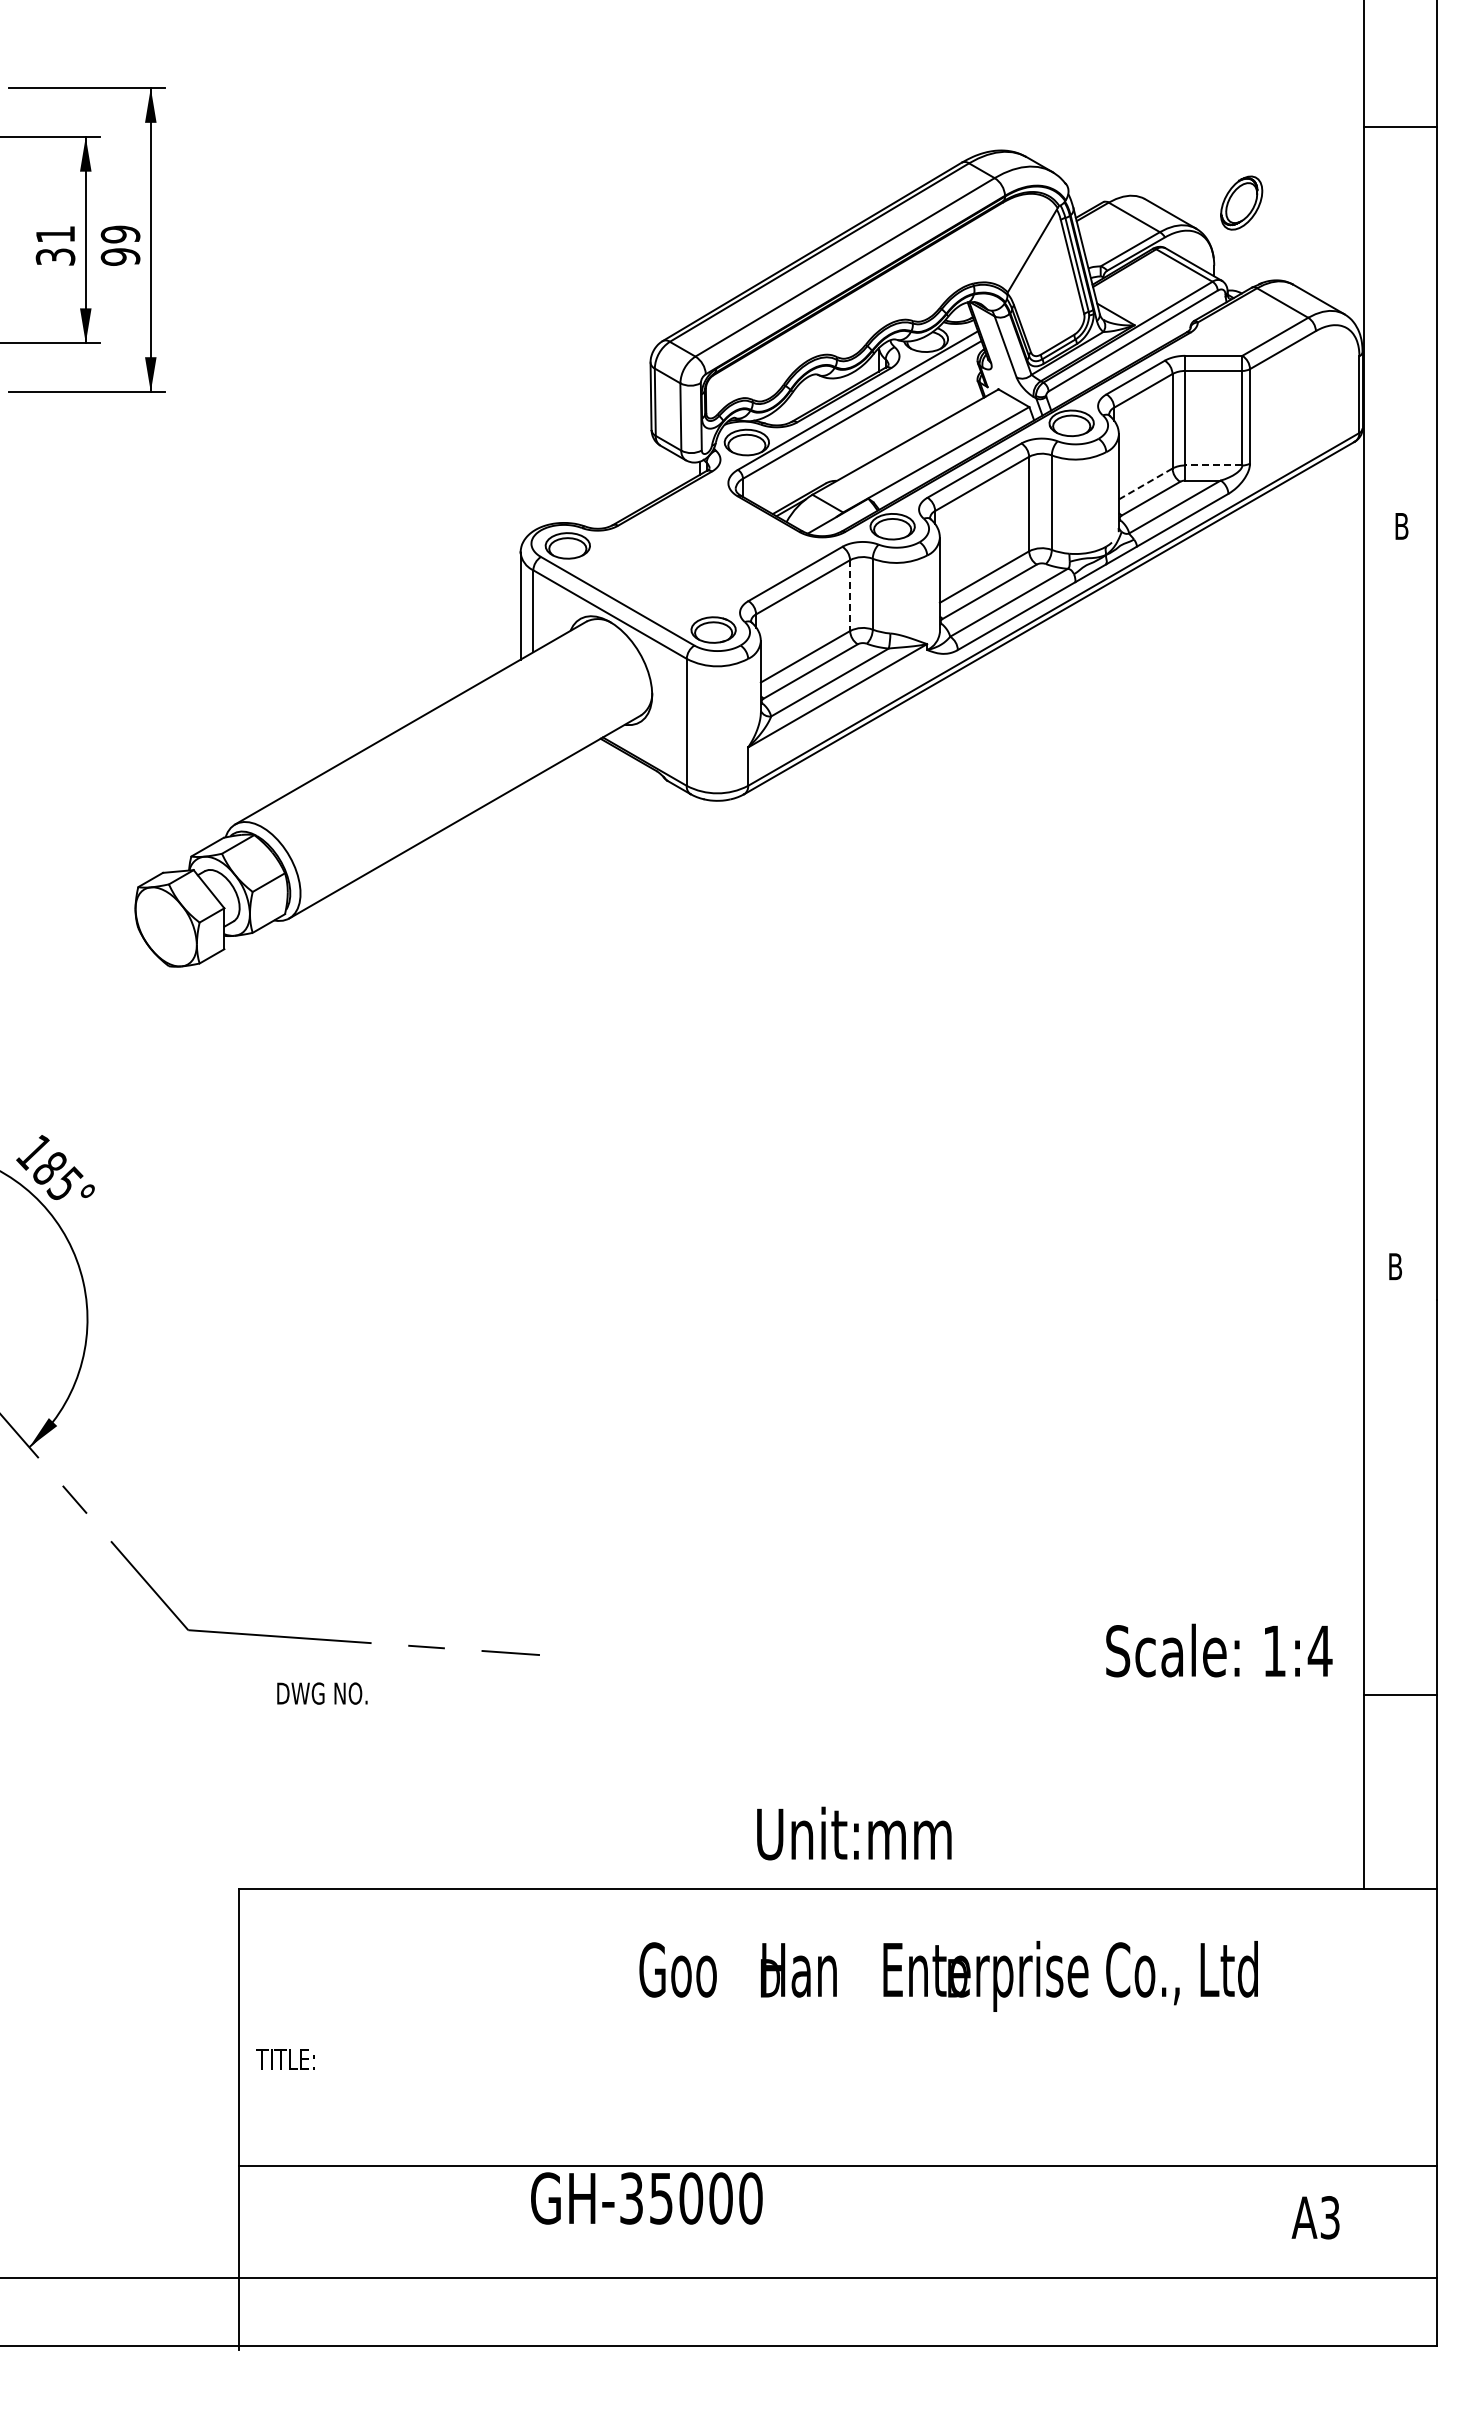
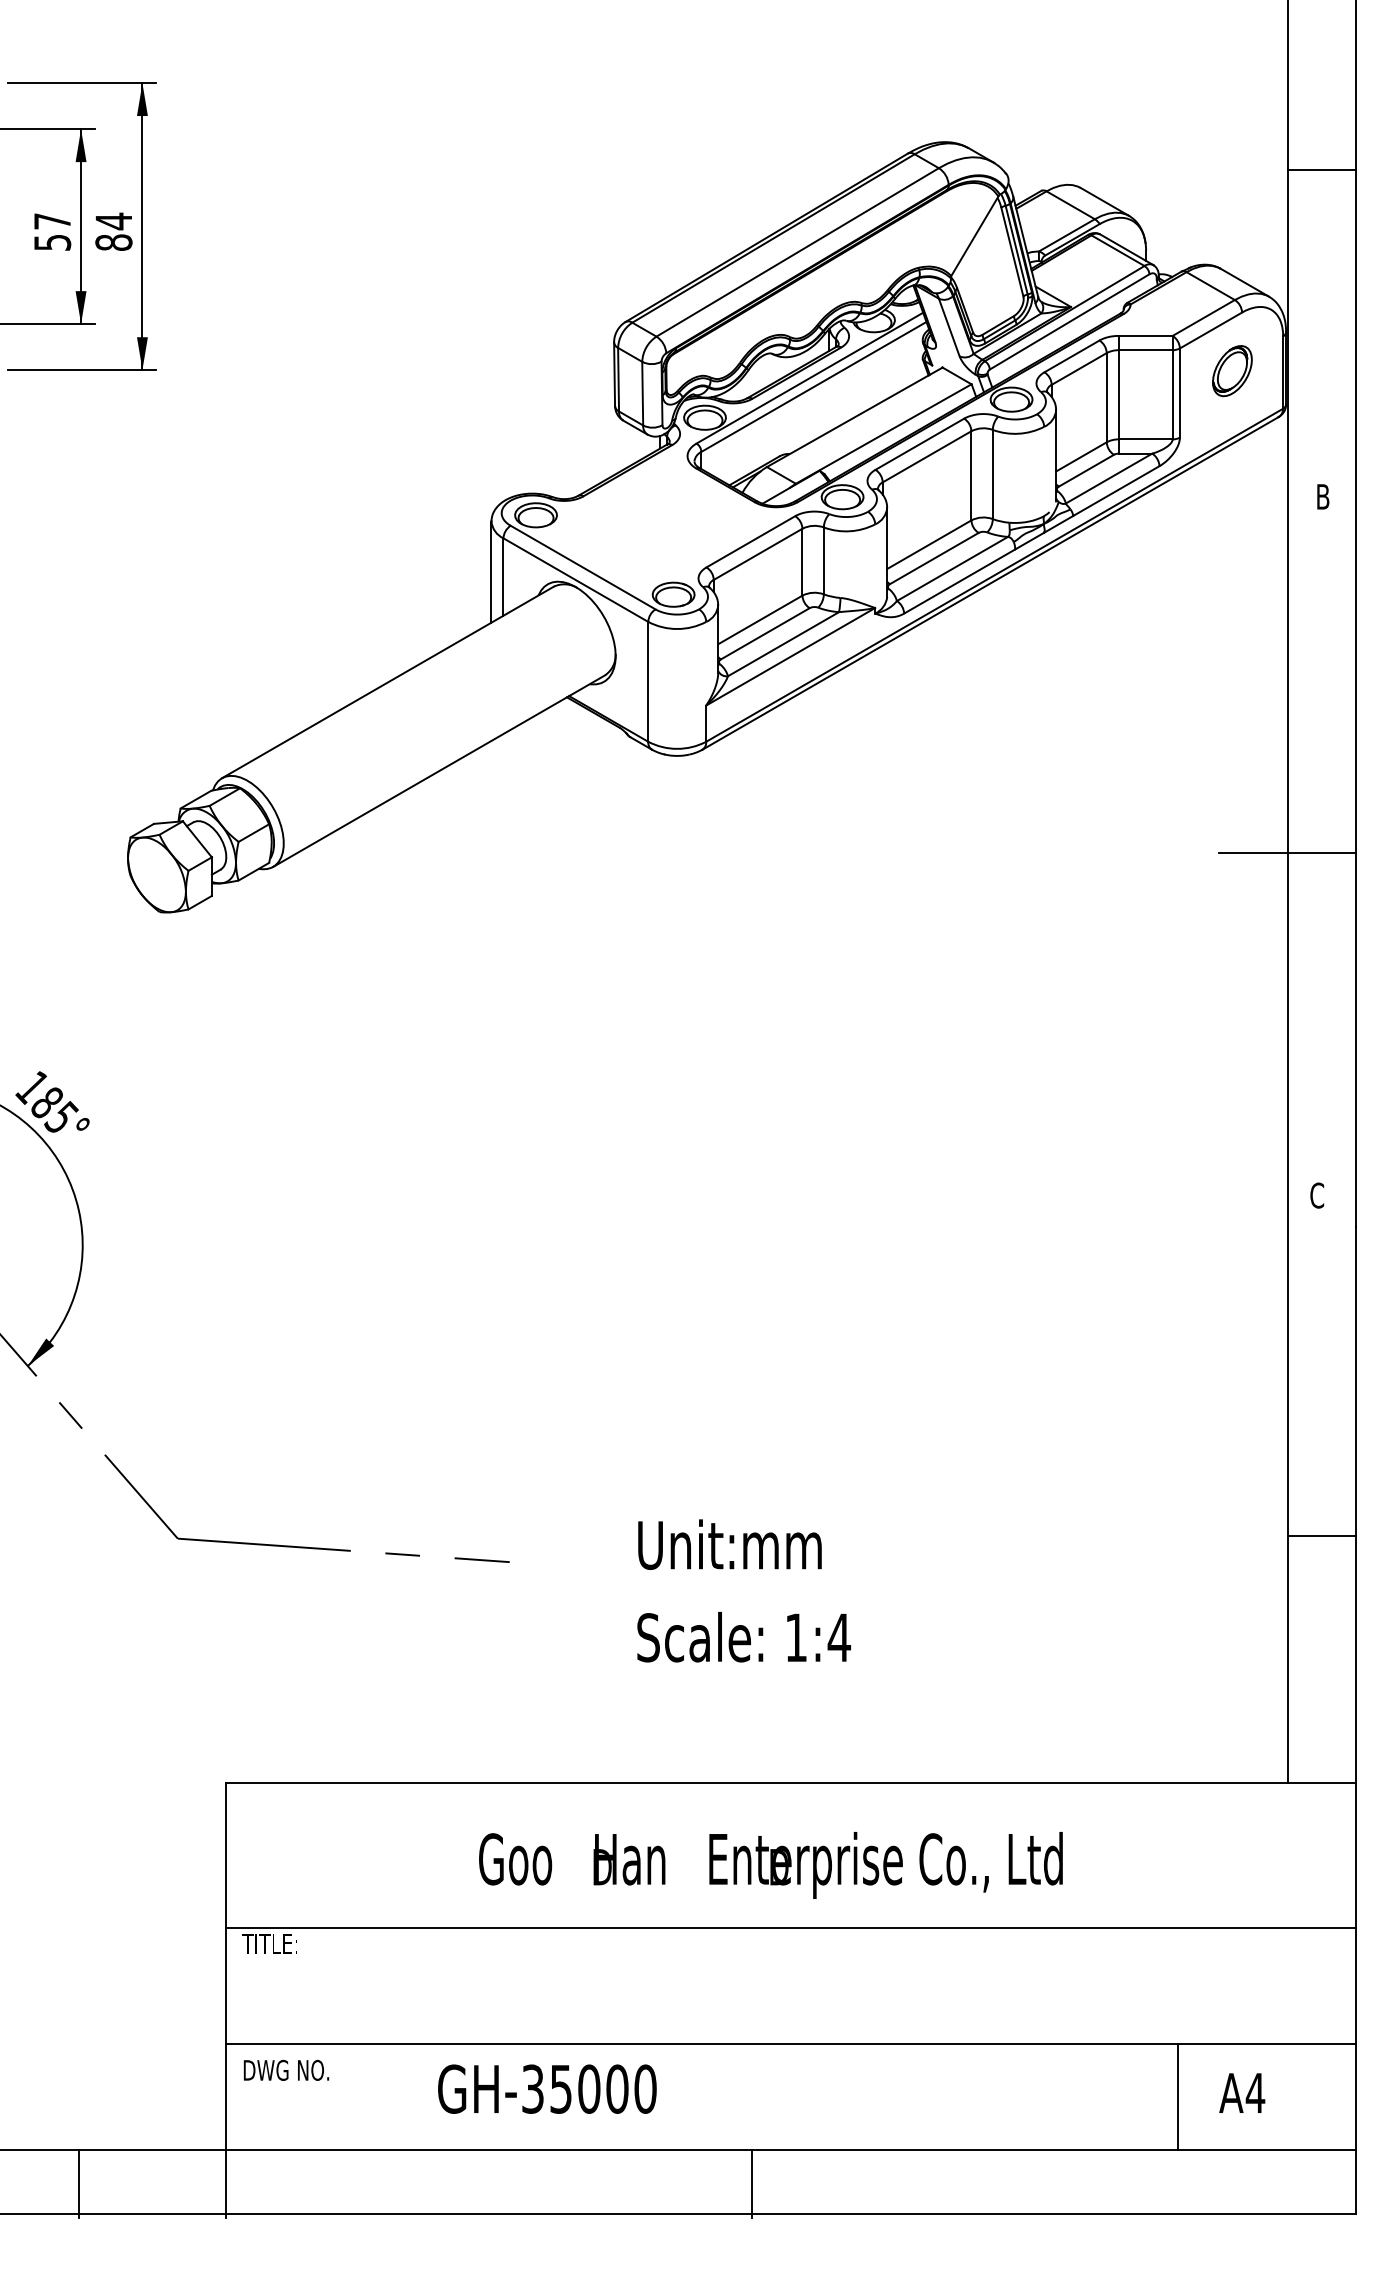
line: (1400, 127) -> (1321, 170), moved
part: (1241, 202) -> (1232, 370), moved
text: (54, 245) -> (51, 231), 31 -> 57
text: (120, 245) -> (113, 231), 99 -> 84
line: (1213, 465) -> (1145, 439), dashed -> solid
line: (1145, 484) -> (1081, 457), dashed -> solid
line: (850, 596) -> (802, 563), dashed -> solid
line: (1363, 903) -> (1286, 852), added
text: (1395, 1266) -> (1317, 1195), B -> C
text: (1219, 1650) -> (744, 1637), moved
text: (322, 1693) -> (286, 2070), moved
line: (1400, 1694) -> (1321, 1535), moved
text: (854, 1833) -> (730, 1544), moved
text: (948, 1976) -> (770, 1865), moved
line: (837, 2042) -> (790, 1927), added
text: (646, 2198) -> (547, 2089), moved
text: (1329, 2217) -> (1254, 2092), A3 -> A4
line: (1248, 2221) -> (1178, 2096), added
line: (83, 2313) -> (78, 2183), added
line: (797, 2313) -> (752, 2183), added

